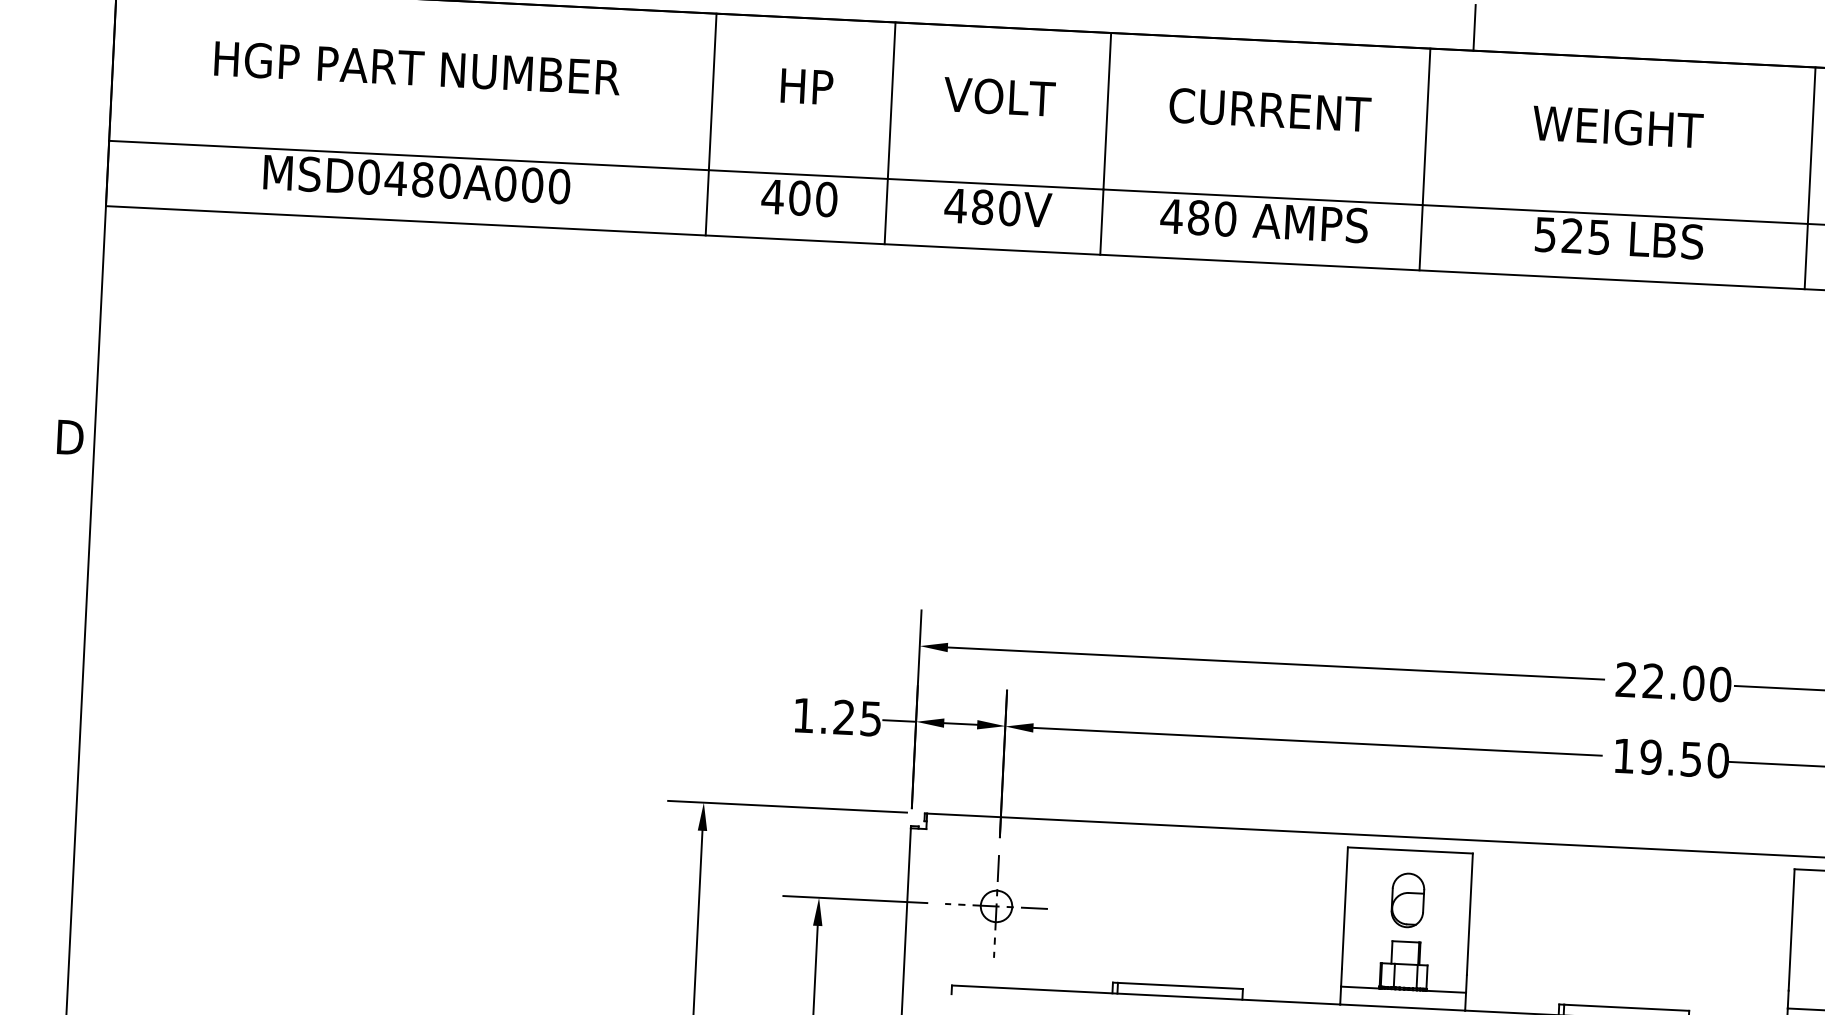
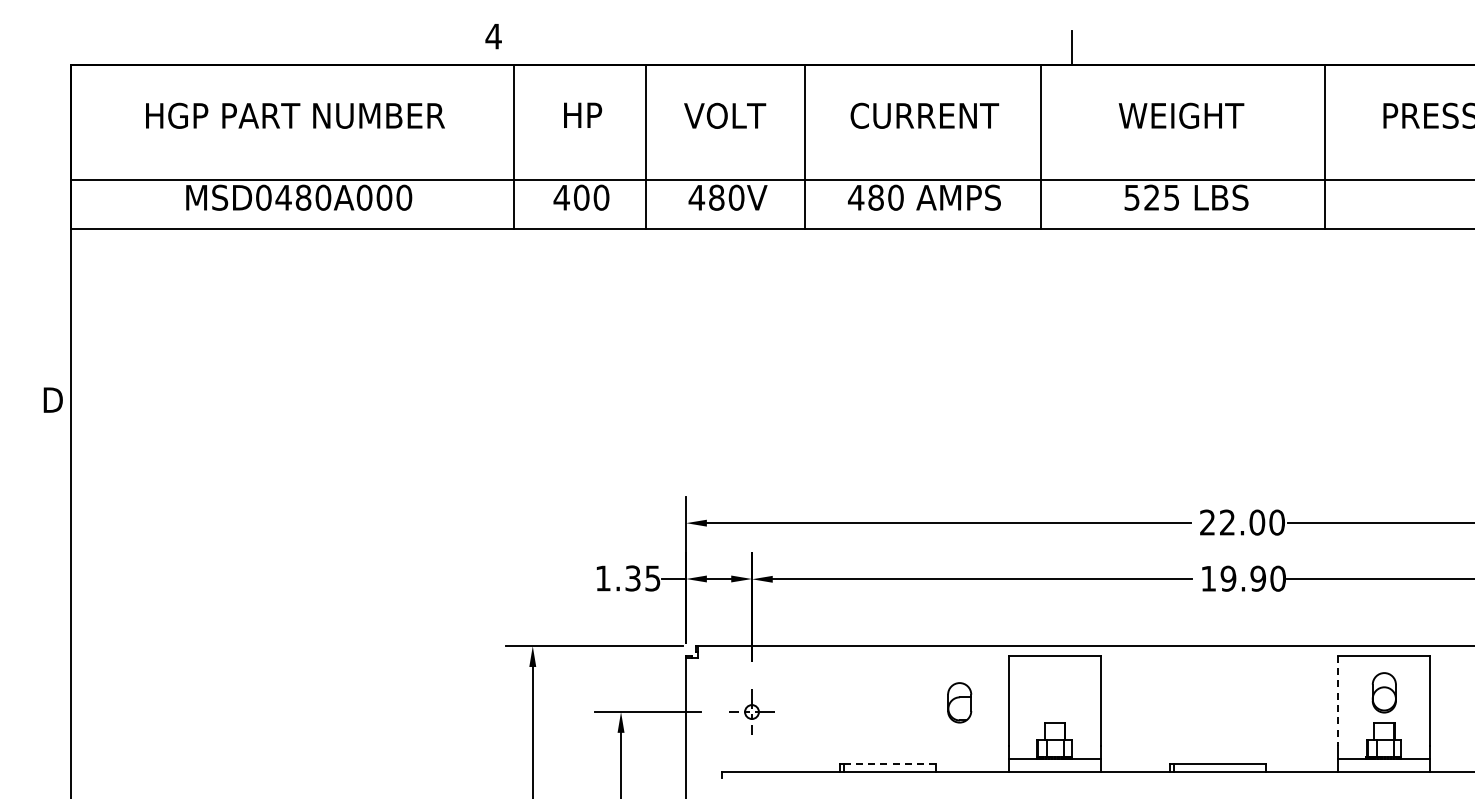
text: (843, 717) -> (632, 578), 1.25 -> 1.35
text: (1691, 759) -> (1258, 578), 19.50 -> 19.90
part: (1407, 899) -> (959, 702), moved
part: (995, 905) -> (751, 711), size x0.6
line: (1791, 929) -> (1338, 700), solid -> dashed
line: (1179, 985) -> (889, 763), solid -> dashed

